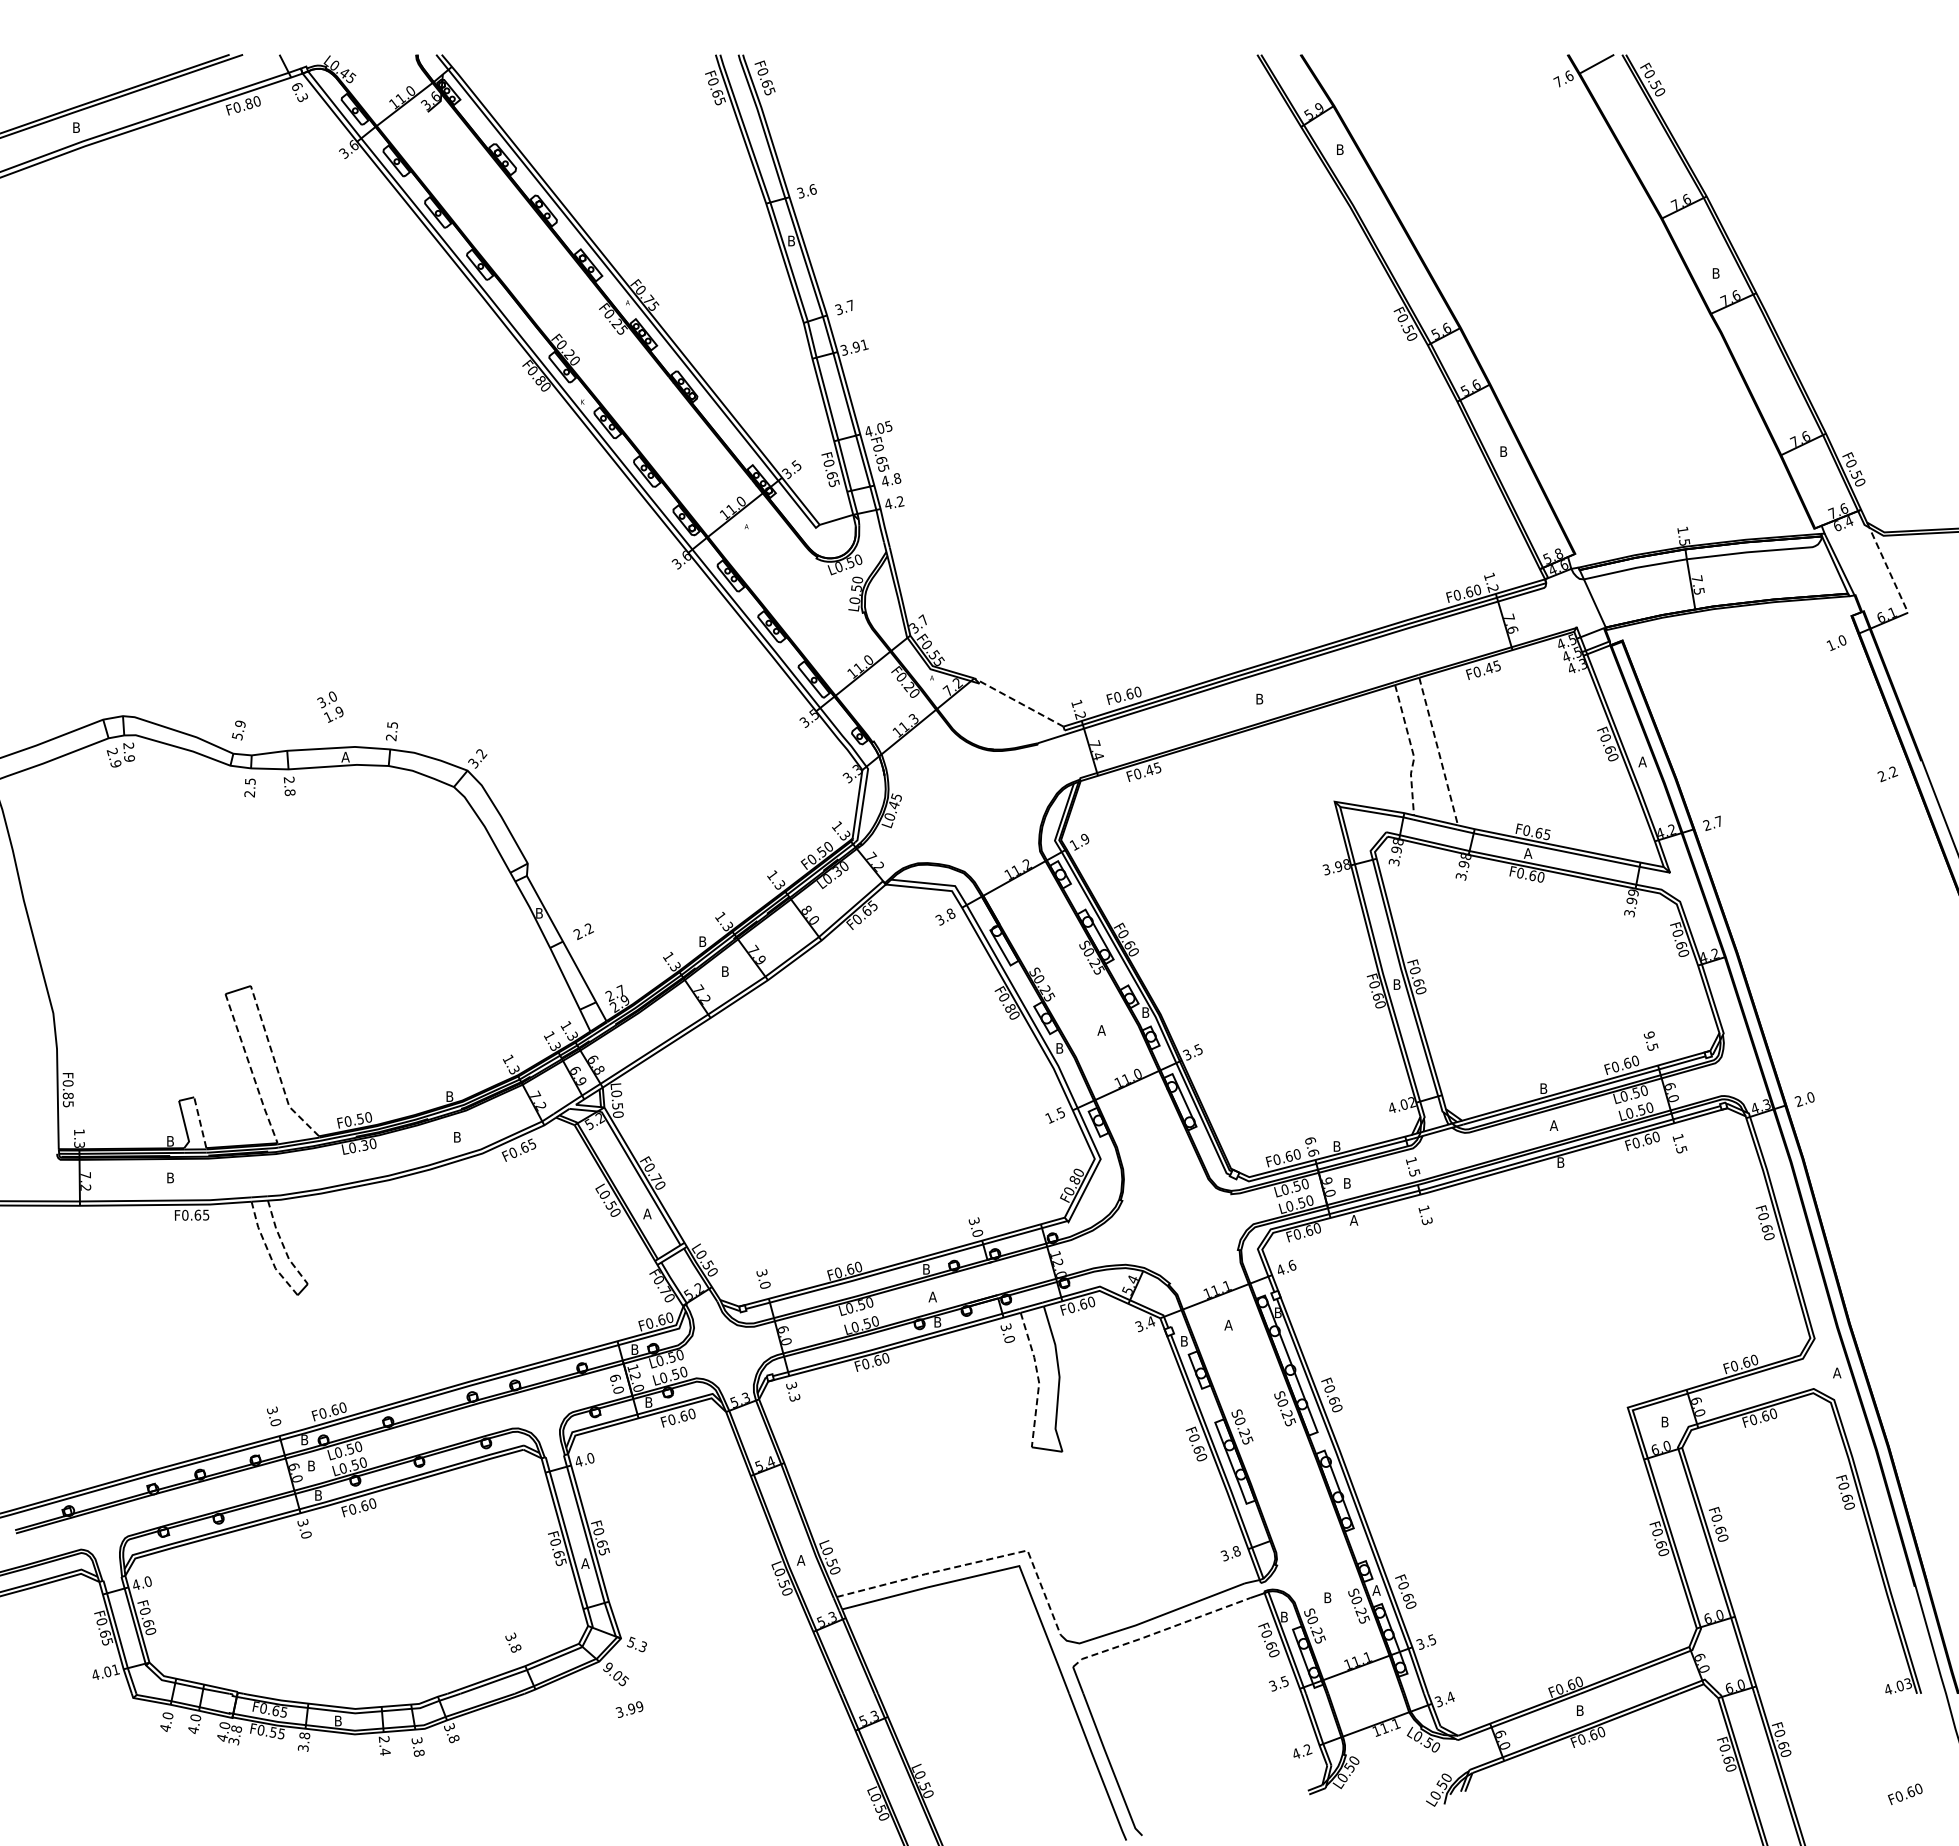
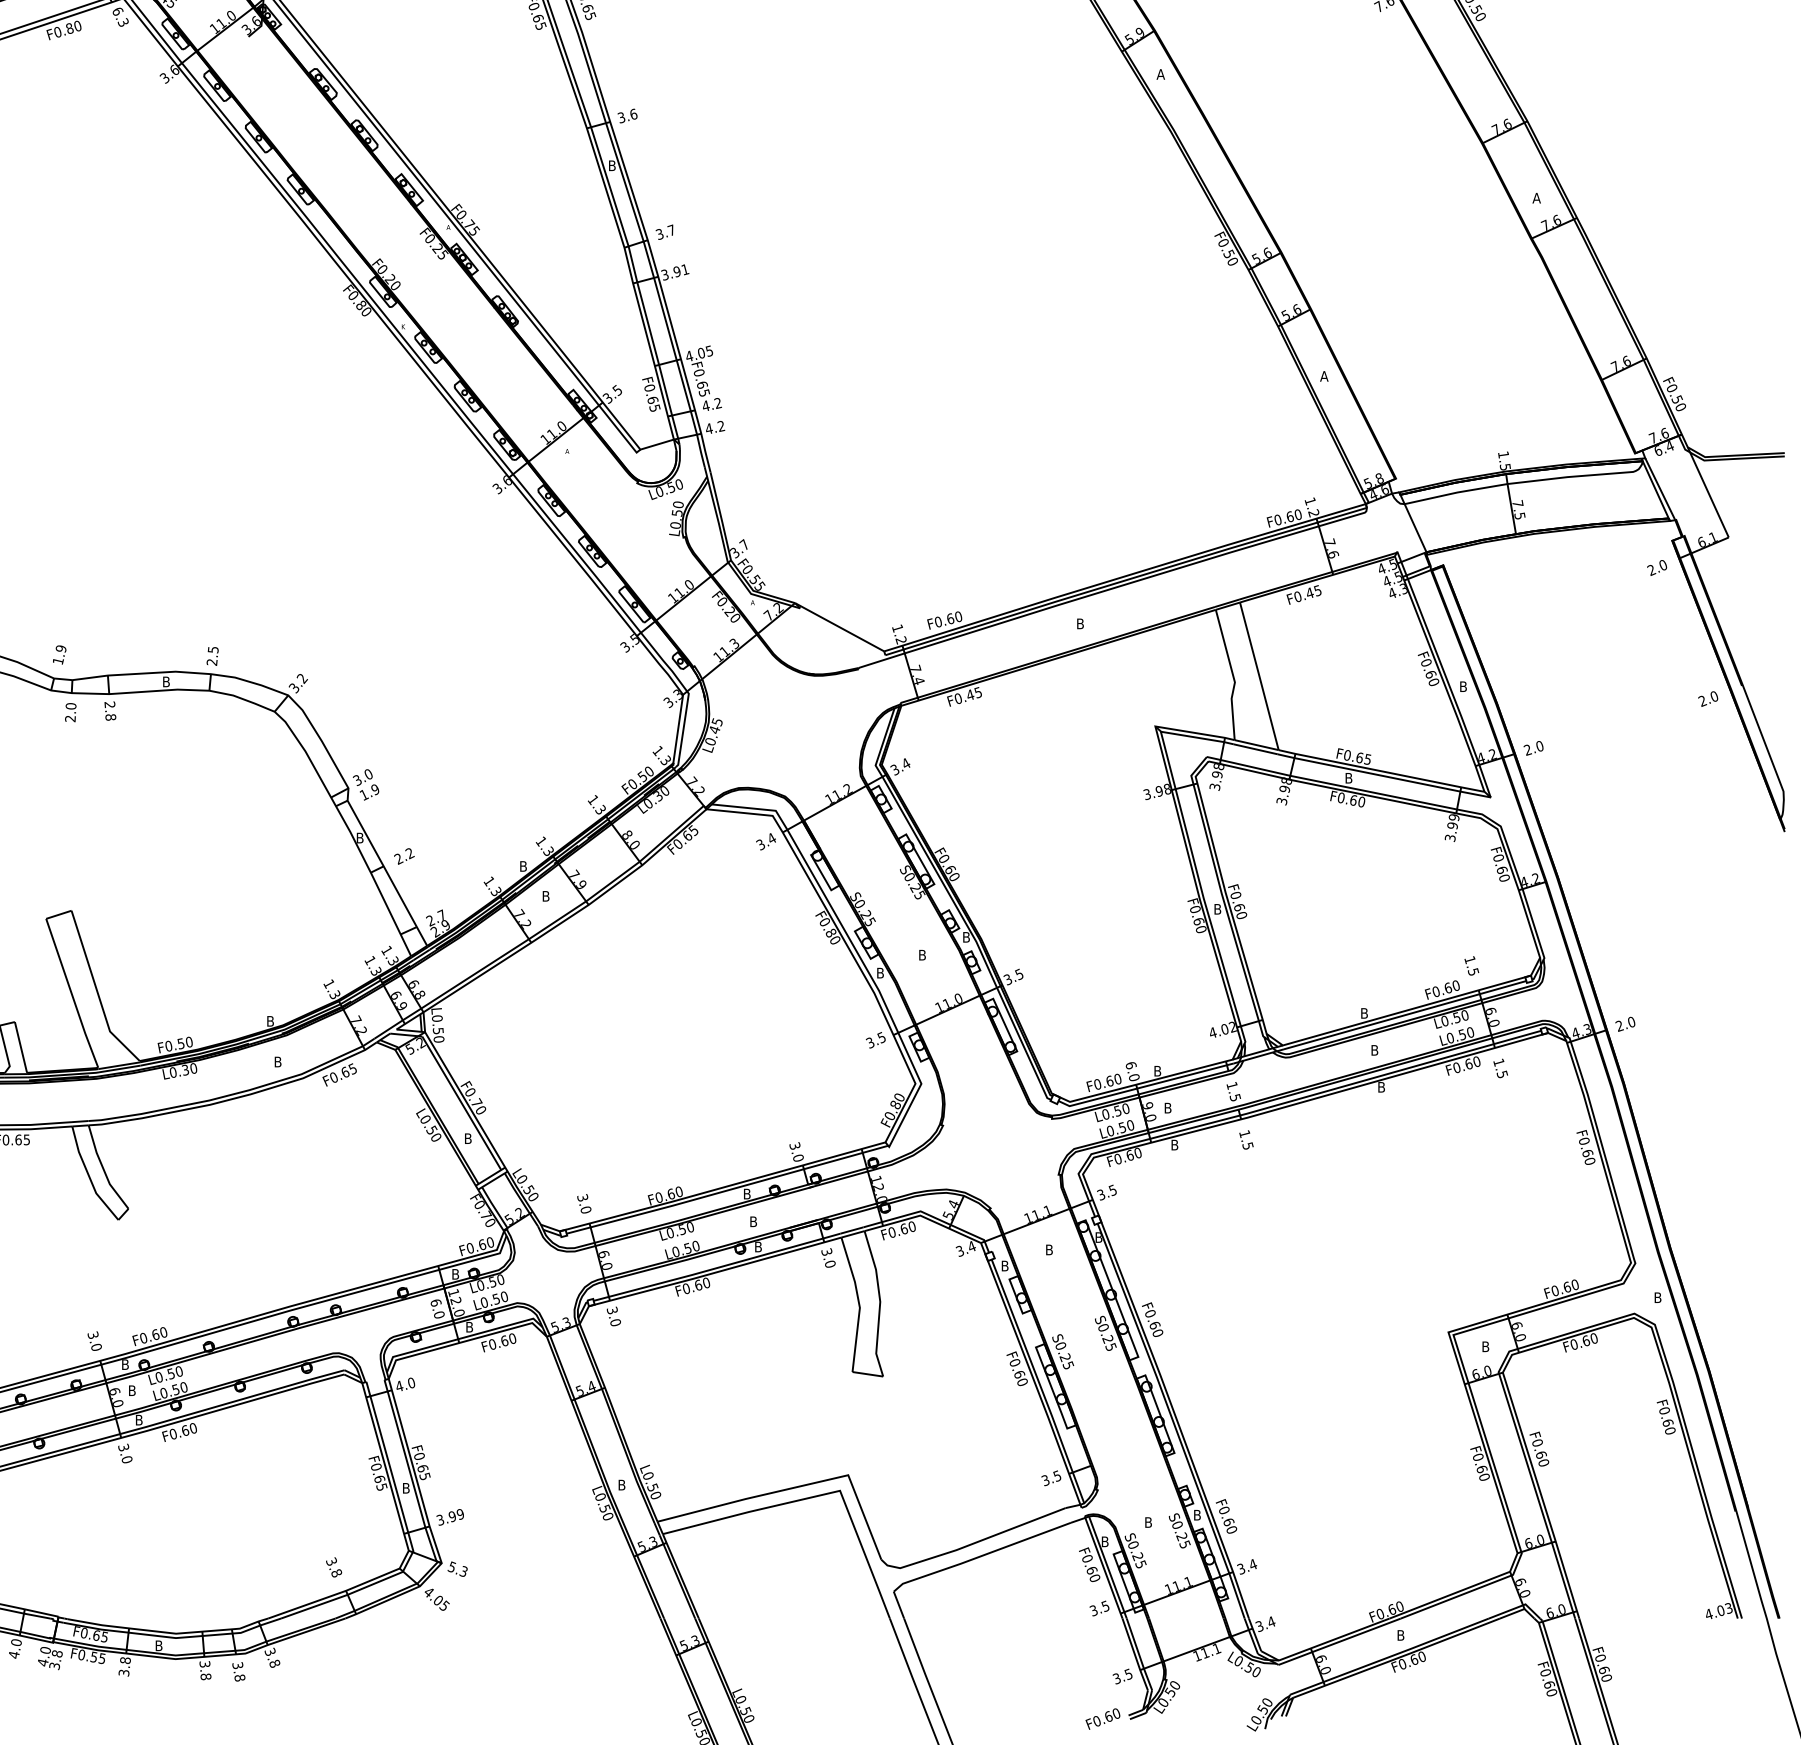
text: (1340, 149) -> (1161, 74), B -> A
text: (1715, 273) -> (1536, 198), B -> A
text: (1503, 451) -> (1324, 376), B -> A
text: (897, 478) -> (718, 403), 4.8 -> 4.2
line: (1887, 567) -> (1708, 492), dashed -> solid
text: (1830, 645) -> (1651, 570), 1.0 -> 2.0
line: (1018, 702) -> (839, 627), dashed -> solid
text: (330, 706) -> (366, 784), moved
text: (237, 736) -> (58, 661), 5.9 -> 1.9
line: (1412, 750) -> (1233, 675), dashed -> solid
line: (1438, 751) -> (1259, 676), dashed -> solid
text: (345, 756) -> (166, 681), A -> B
text: (1642, 761) -> (1463, 686), A -> B
text: (1893, 772) -> (1714, 697), 2.2 -> 2.0
text: (250, 781) -> (71, 706), 2.5 -> 2.0
text: (1718, 820) -> (1539, 745), 2.7 -> 2.0
text: (1079, 841) -> (900, 766), 1.9 -> 3.4
text: (1527, 853) -> (1348, 778), A -> B
text: (950, 913) -> (771, 838), 3.8 -> 3.4
text: (1101, 1030) -> (922, 955), A -> B
text: (1648, 1035) -> (1469, 960), 9.5 -> 1.5
line: (276, 1066) -> (97, 991), dashed -> solid
line: (251, 1069) -> (72, 994), dashed -> solid
text: (1049, 1117) -> (870, 1042), 1.5 -> 3.5
line: (200, 1122) -> (21, 1047), dashed -> solid
text: (1553, 1125) -> (1374, 1050), A -> B
text: (1314, 1152) -> (1135, 1077), 6.6 -> 6.0
text: (647, 1213) -> (468, 1138), A -> B
text: (1353, 1220) -> (1174, 1145), A -> B
text: (1427, 1221) -> (1248, 1146), 1.3 -> 1.5
line: (283, 1245) -> (104, 1170), dashed -> solid
line: (268, 1251) -> (89, 1176), dashed -> solid
text: (1286, 1267) -> (1107, 1192), 4.6 -> 3.5
text: (932, 1296) -> (753, 1221), A -> B
text: (1228, 1324) -> (1049, 1249), A -> B
text: (1837, 1372) -> (1658, 1297), A -> B
line: (1038, 1379) -> (859, 1304), dashed -> solid
text: (794, 1397) -> (615, 1322), 3.3 -> 3.0
text: (1236, 1551) -> (1057, 1476), 3.8 -> 3.5
text: (801, 1560) -> (622, 1485), A -> B
line: (976, 1562) -> (797, 1487), dashed -> solid
text: (585, 1563) -> (406, 1488), A -> B
text: (1376, 1590) -> (1197, 1515), A -> B
line: (1159, 1631) -> (980, 1556), dashed -> solid
text: (1432, 1639) -> (1253, 1564), 3.5 -> 3.4
text: (607, 1667) -> (428, 1592), 9.05 -> 4.05
text: (629, 1709) -> (450, 1517), moved
text: (384, 1745) -> (205, 1670), 2.4 -> 3.8
text: (1302, 1751) -> (1123, 1676), 4.2 -> 3.5
text: (1904, 1793) -> (1102, 1718), moved

